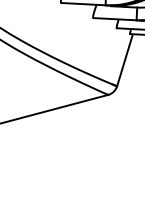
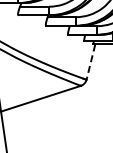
line: (124, 60) -> (90, 62), solid -> dashed

